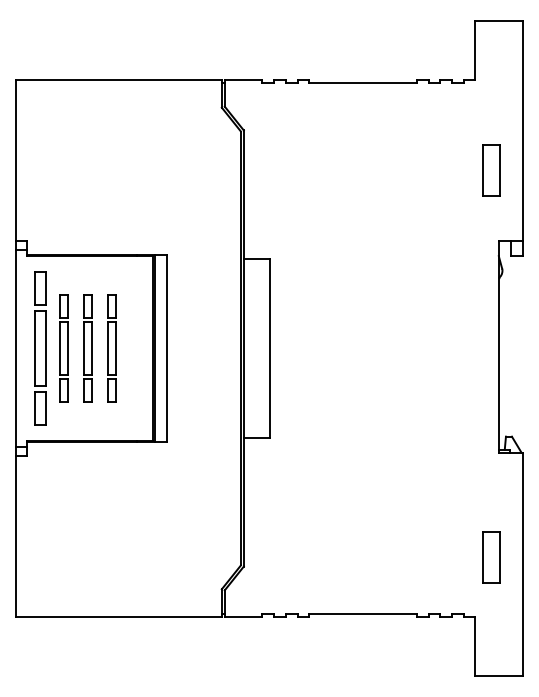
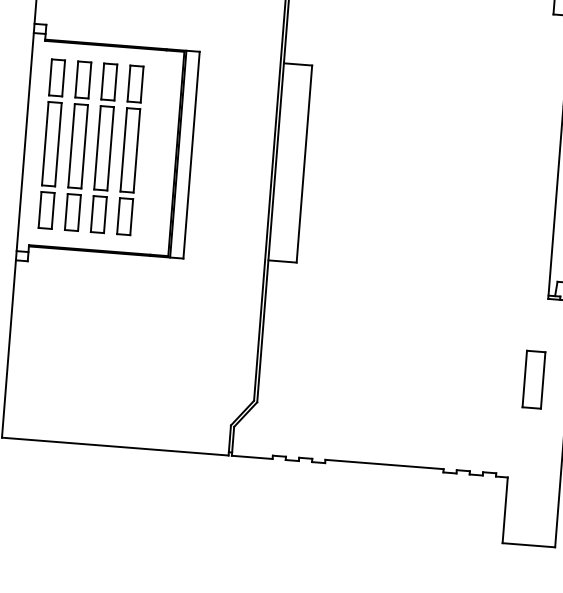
part: (63, 348) -> (77, 146), size x1.43
part: (87, 348) -> (103, 148), size x1.43
part: (111, 348) -> (130, 150), size x1.43
part: (491, 557) -> (533, 379), moved

